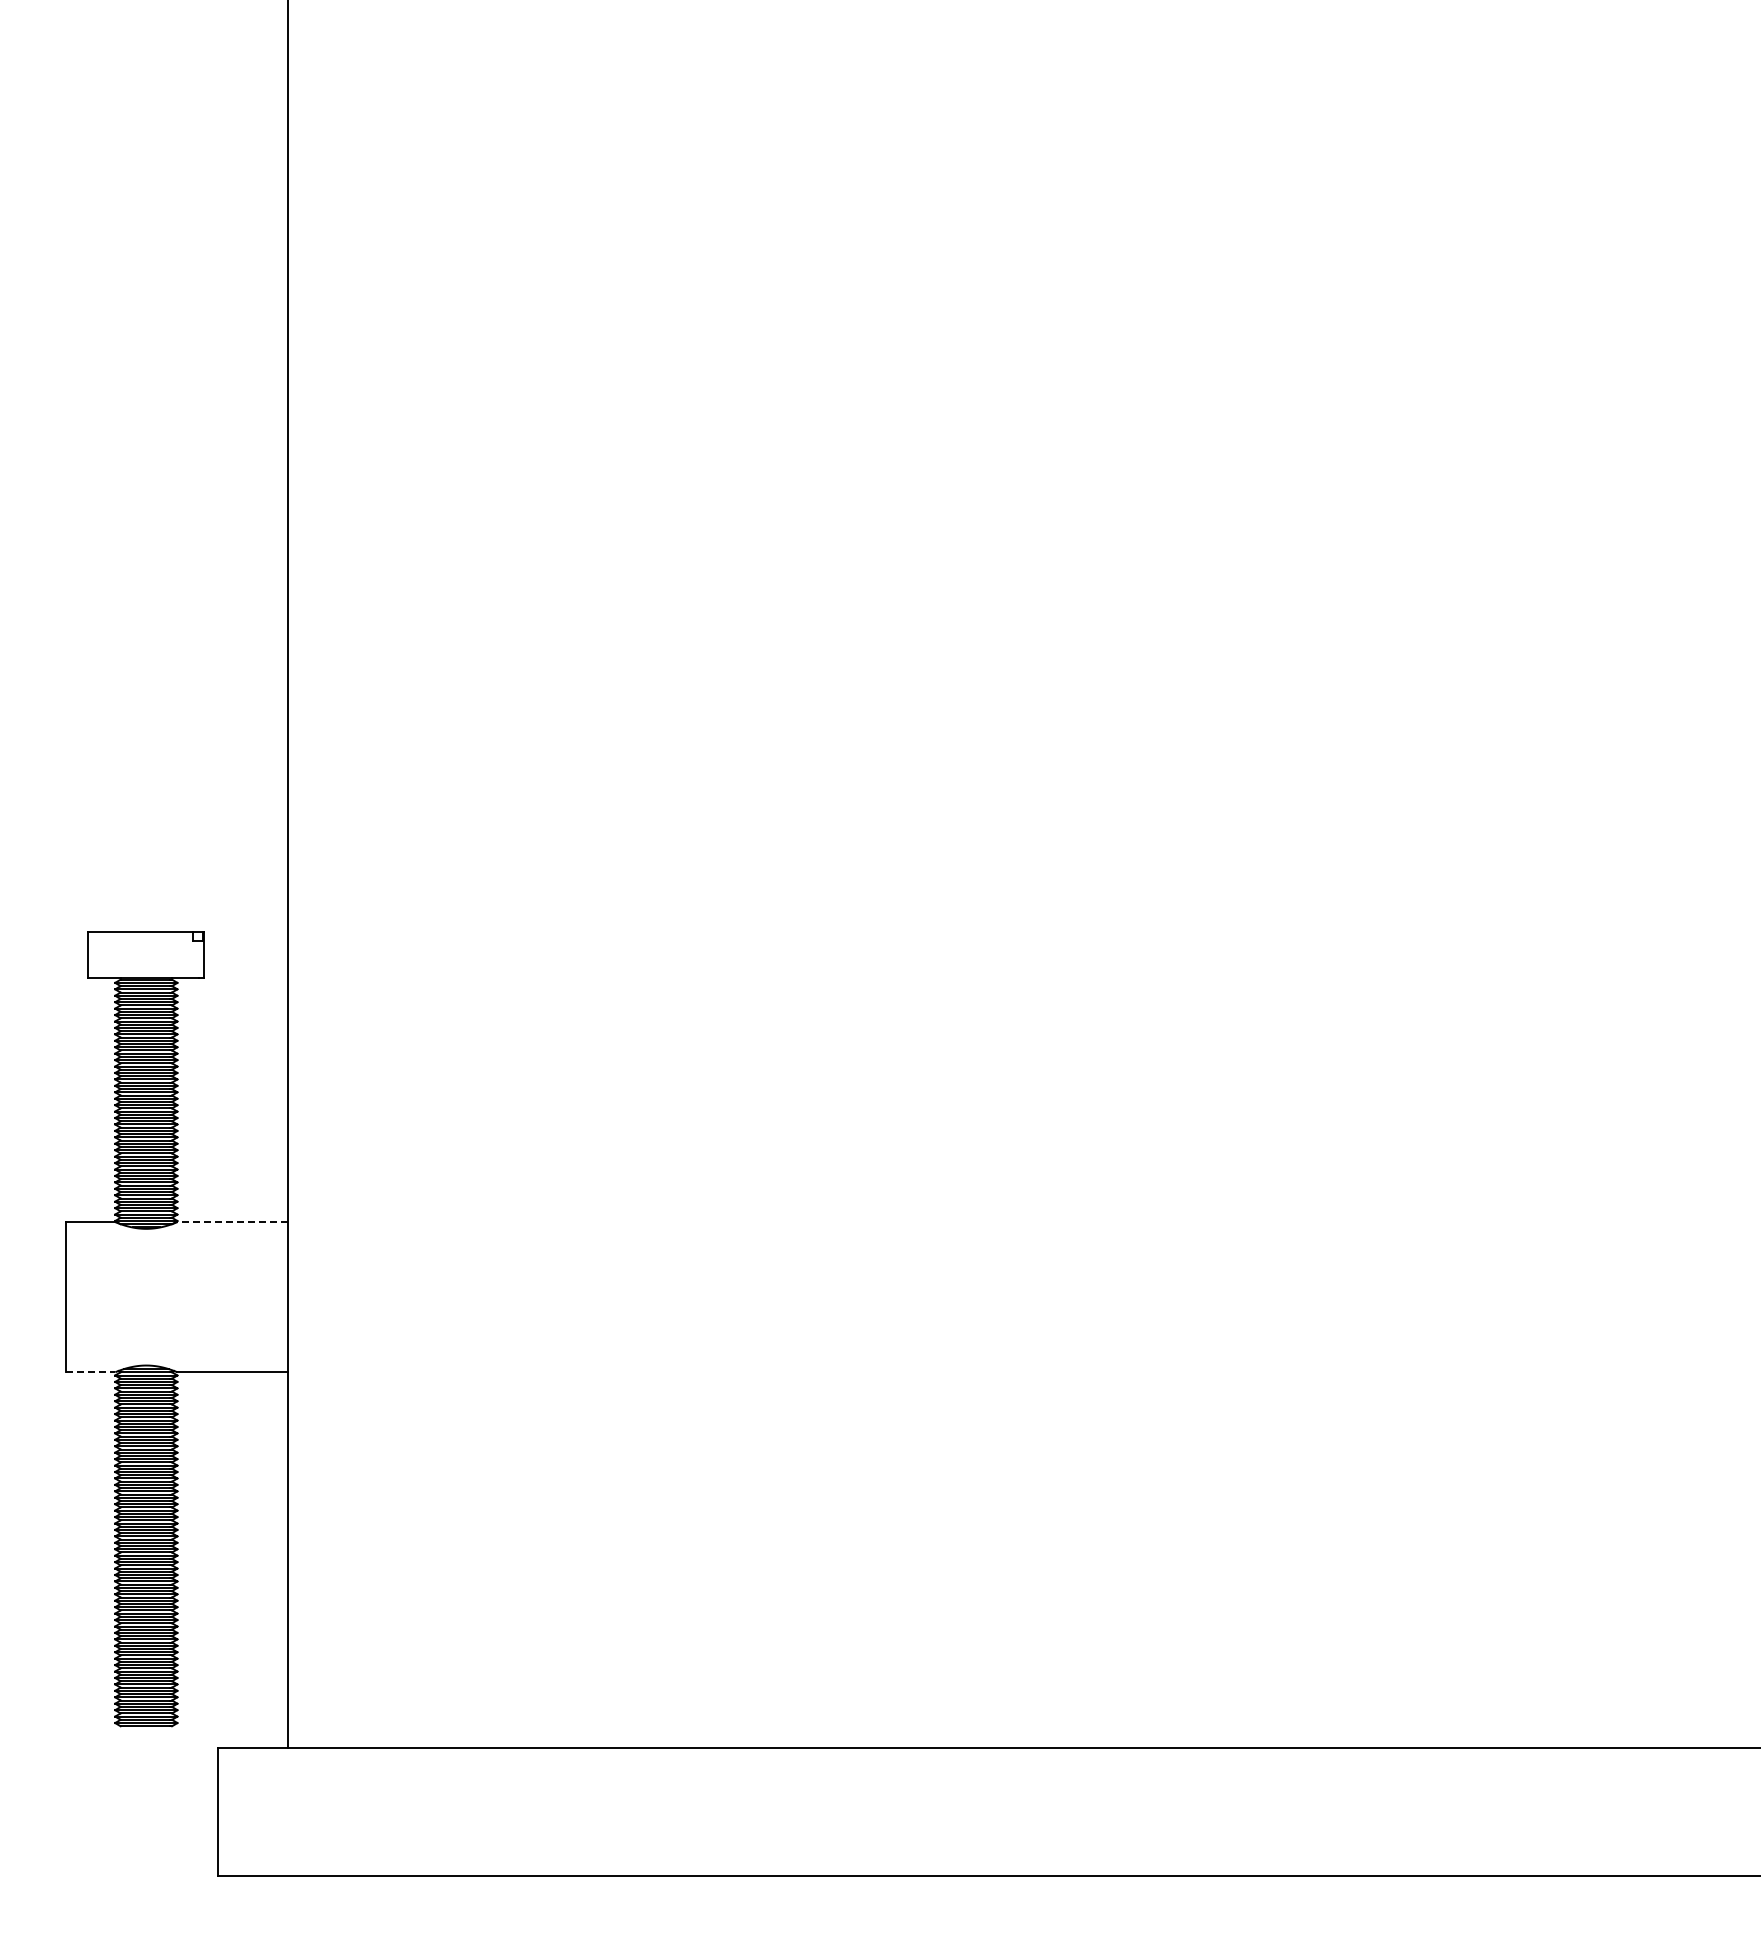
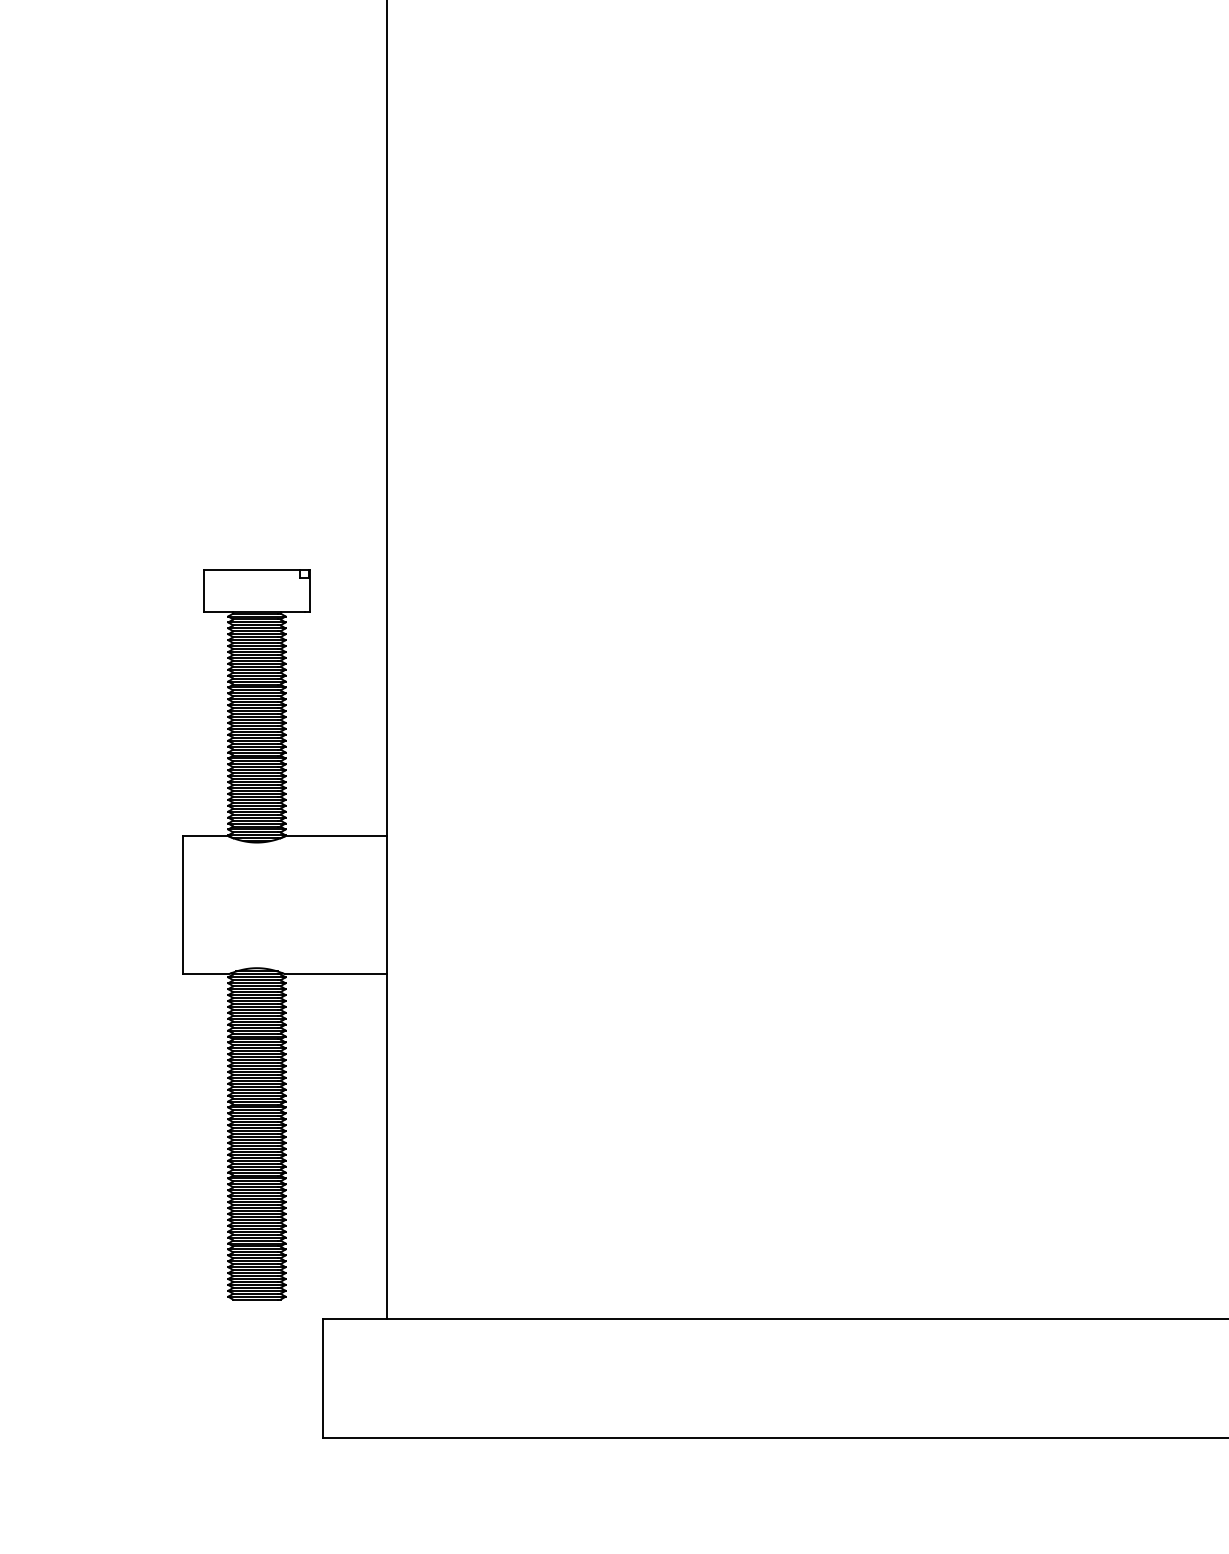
line: (232, 1222) -> (336, 836), dashed -> solid
line: (90, 1372) -> (205, 974), dashed -> solid

